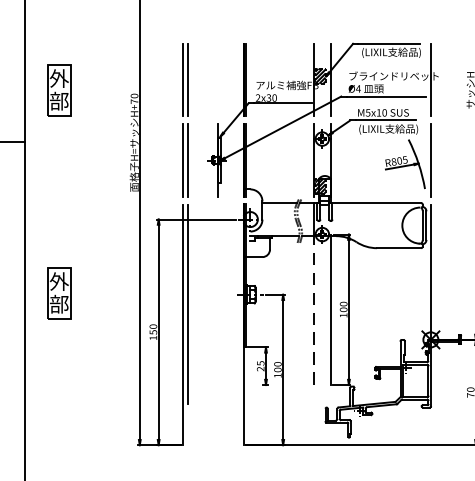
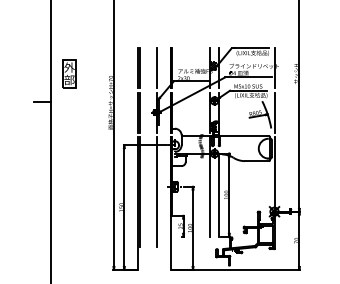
line: (216, 80) -> (156, 68), added
part: (59, 292) -> (69, 185), removed
line: (216, 303) -> (156, 191), added
line: (313, 310) -> (209, 195), dashed -> solid

